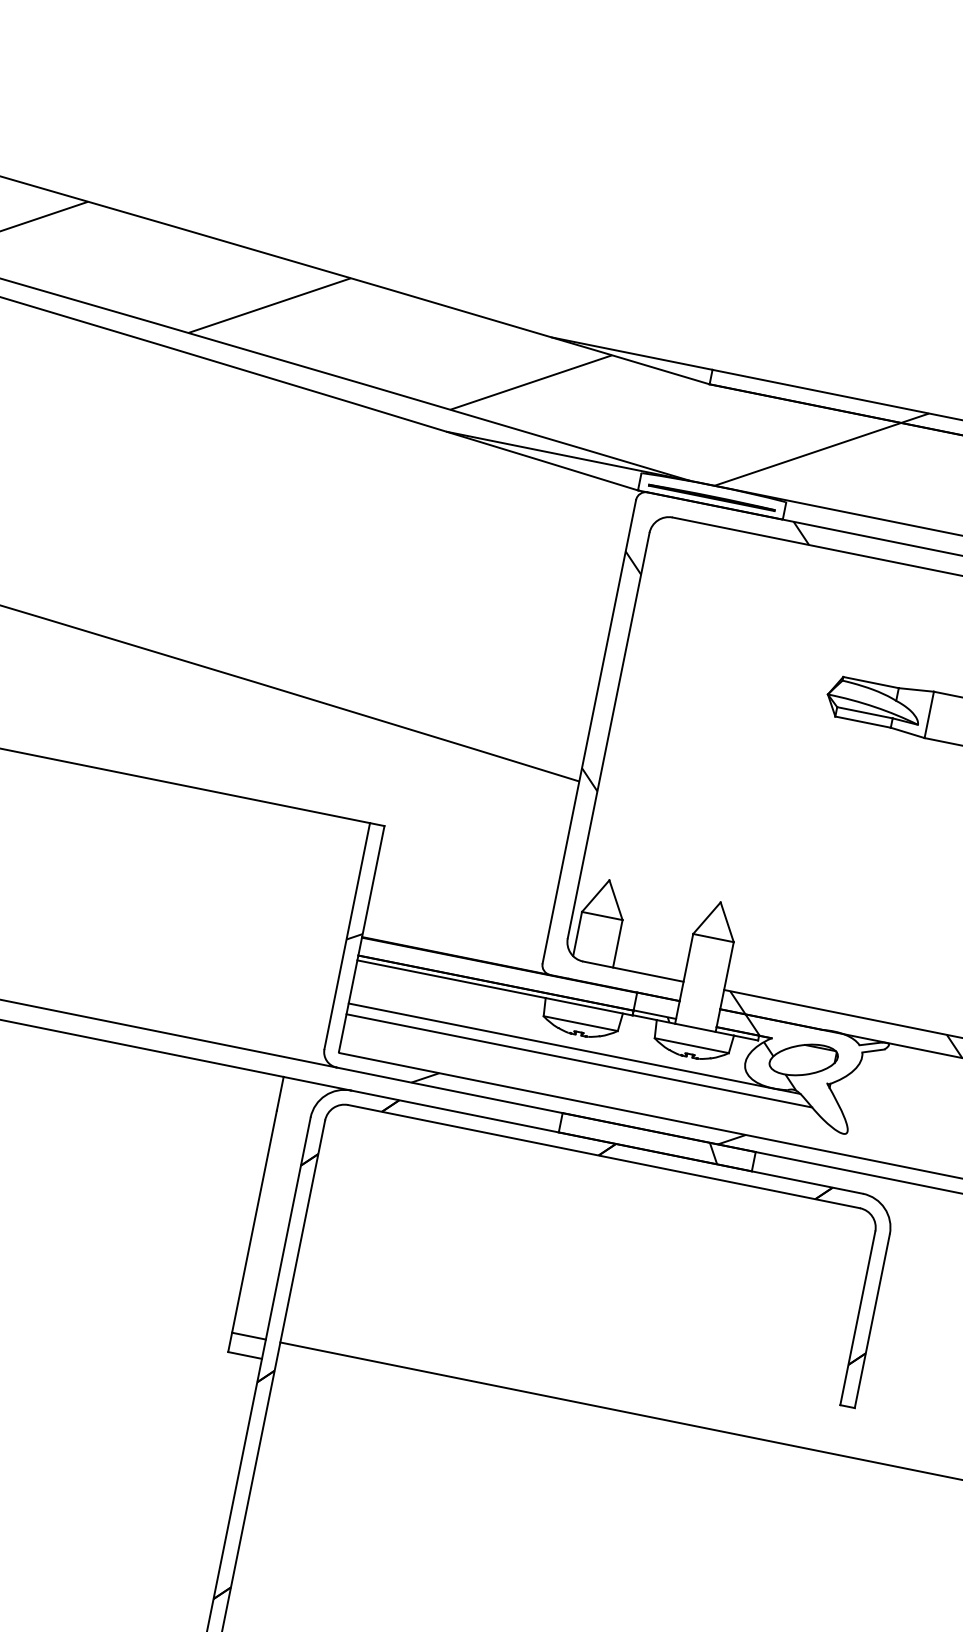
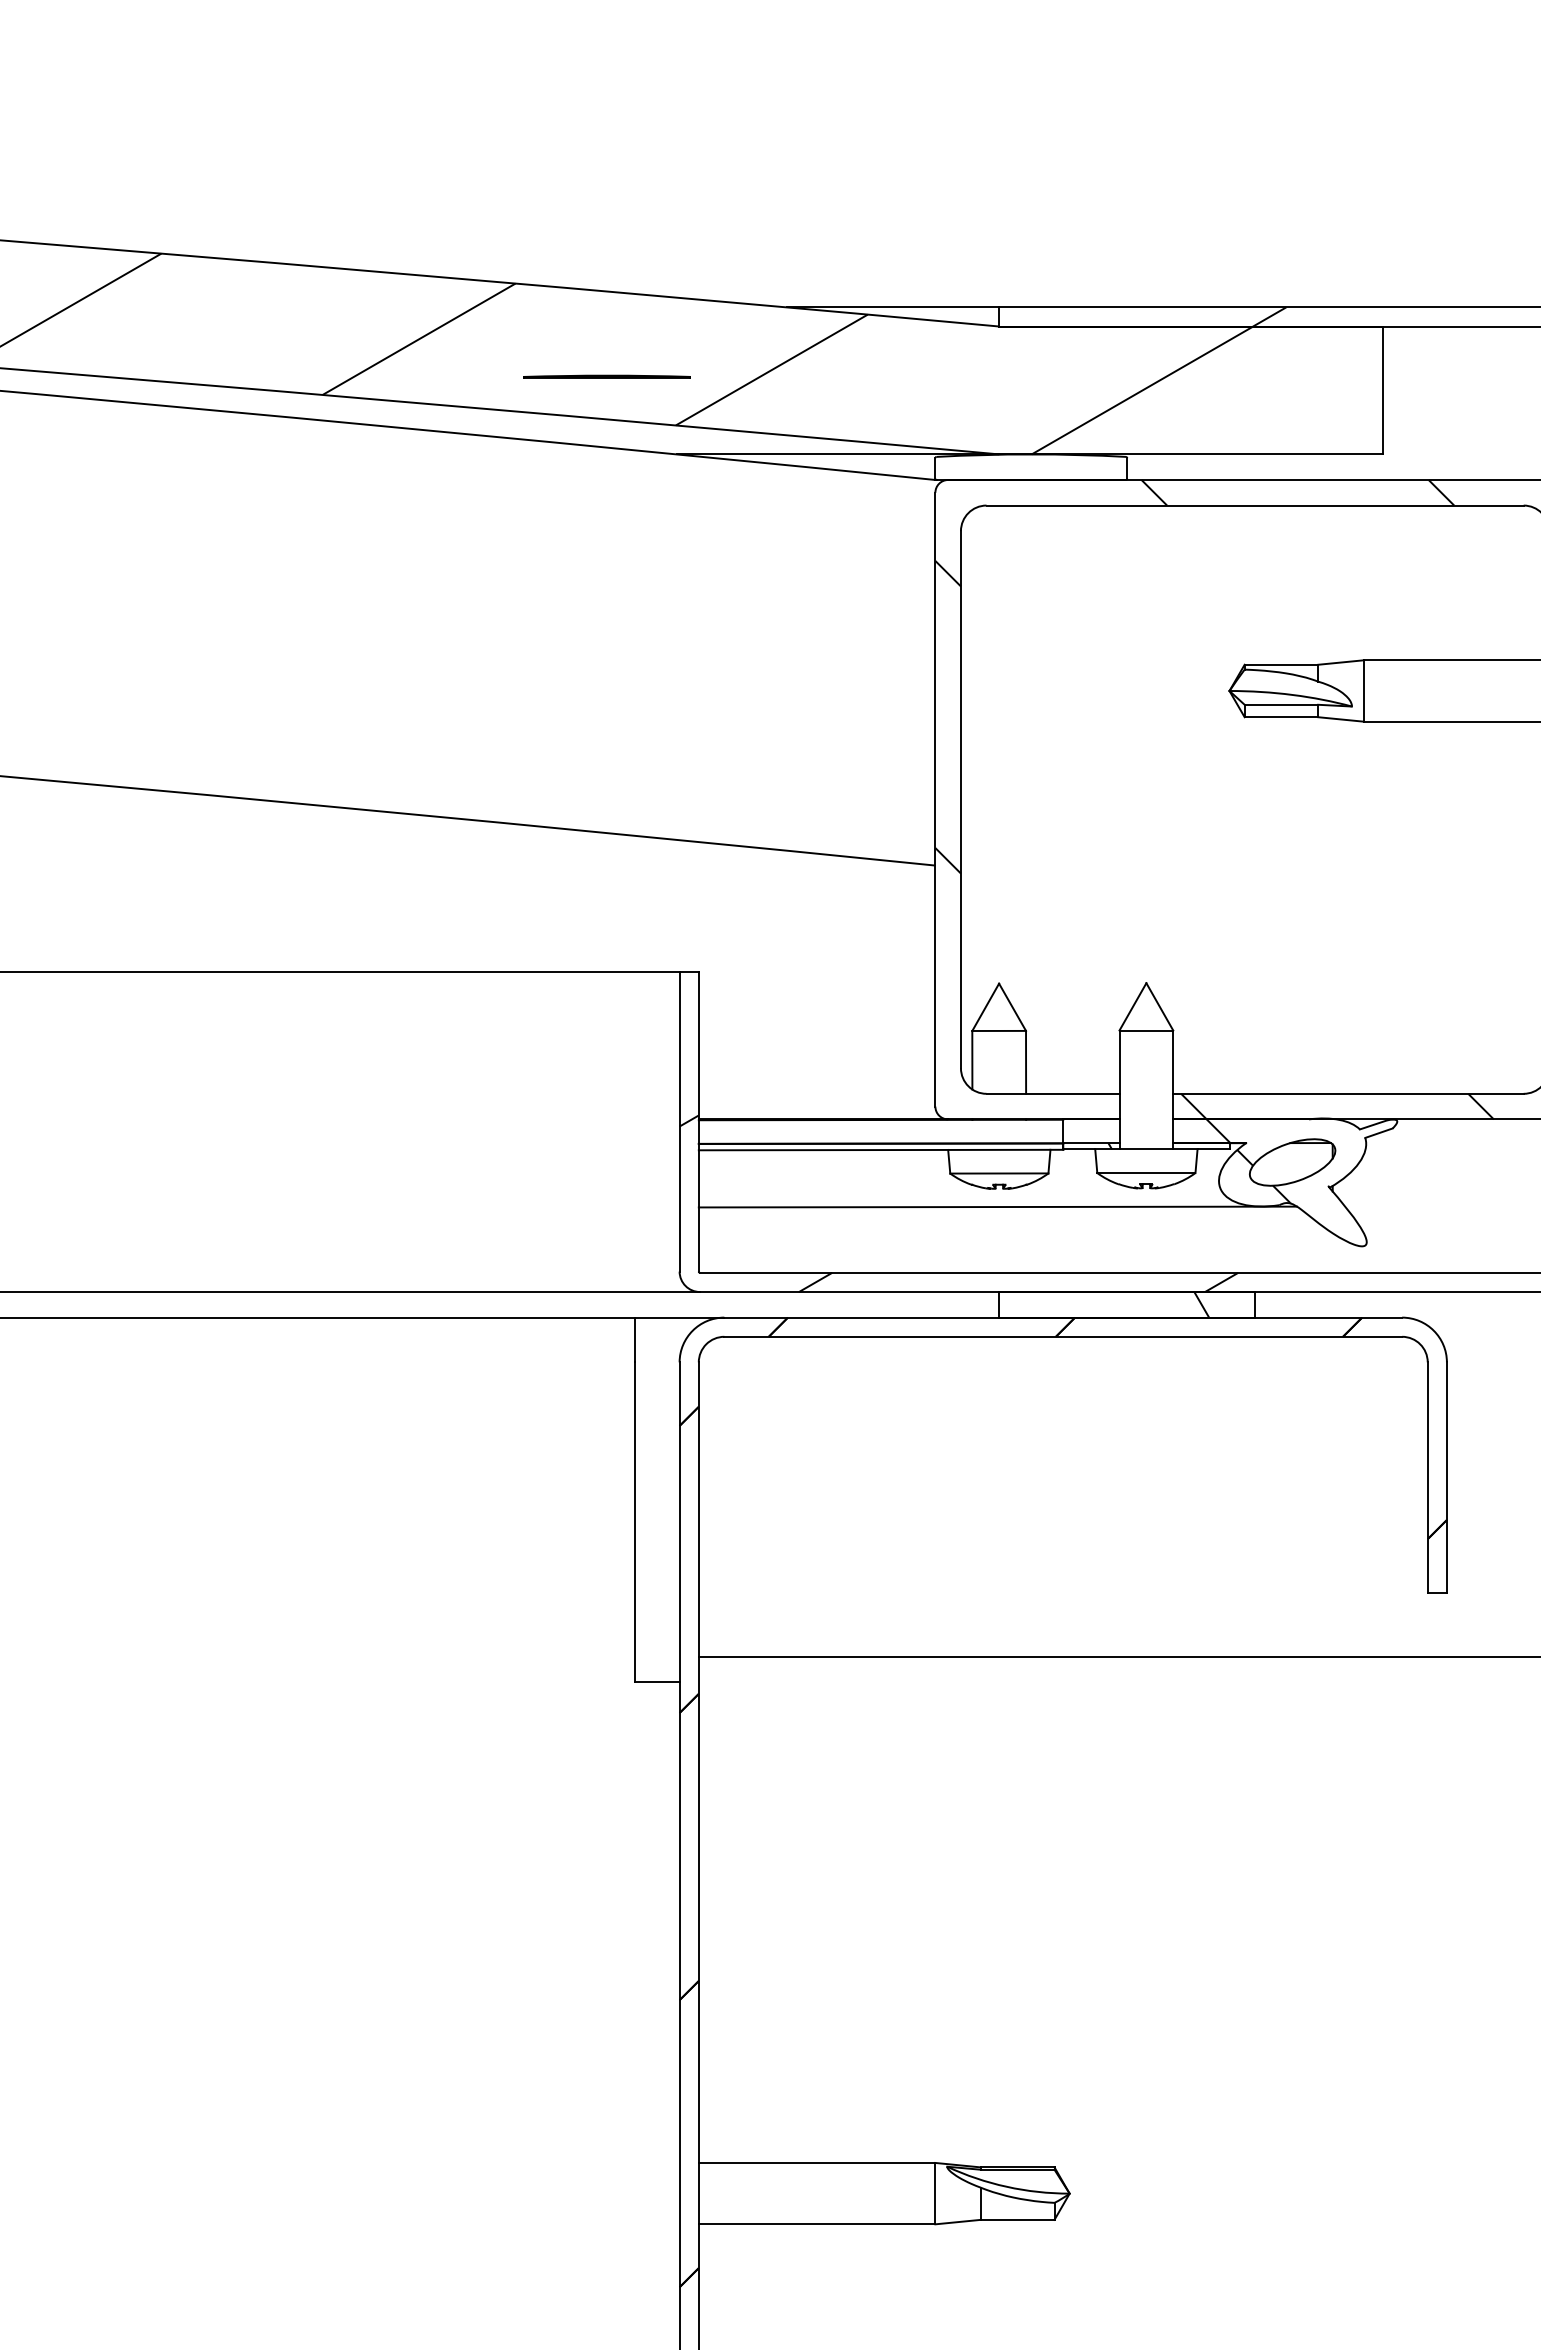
line: (711, 496) -> (606, 376), moved
line: (578, 1060) -> (1006, 1220), removed
line: (248, 1336) -> (656, 1656), removed

